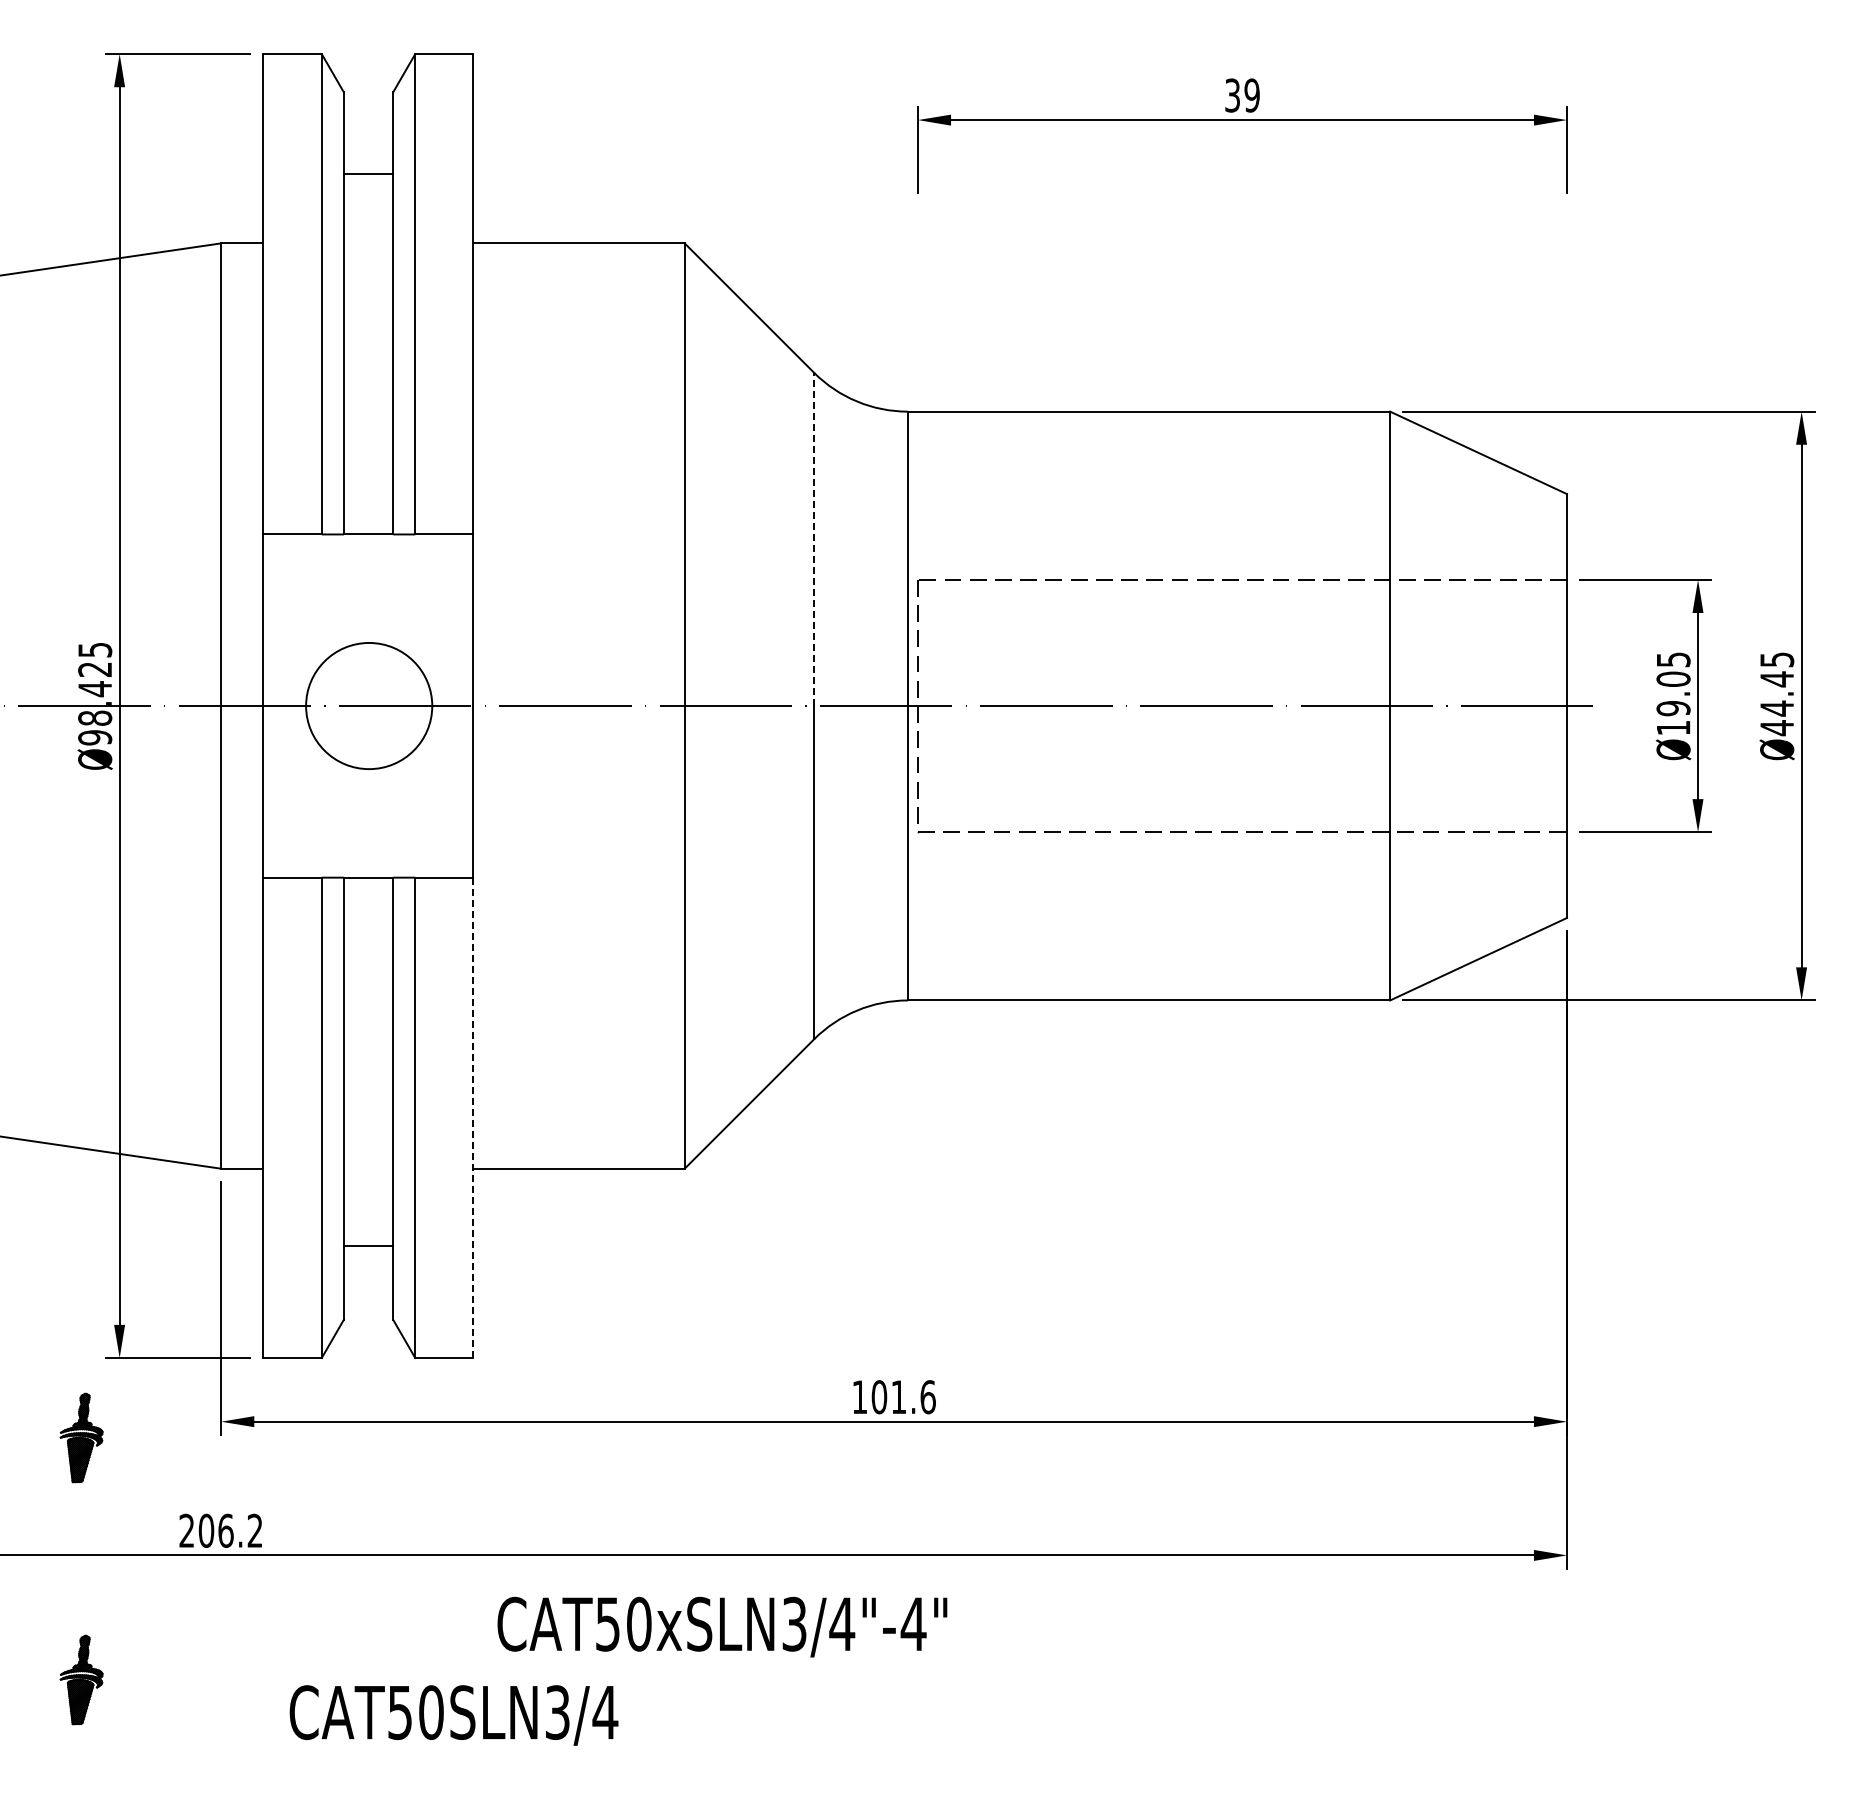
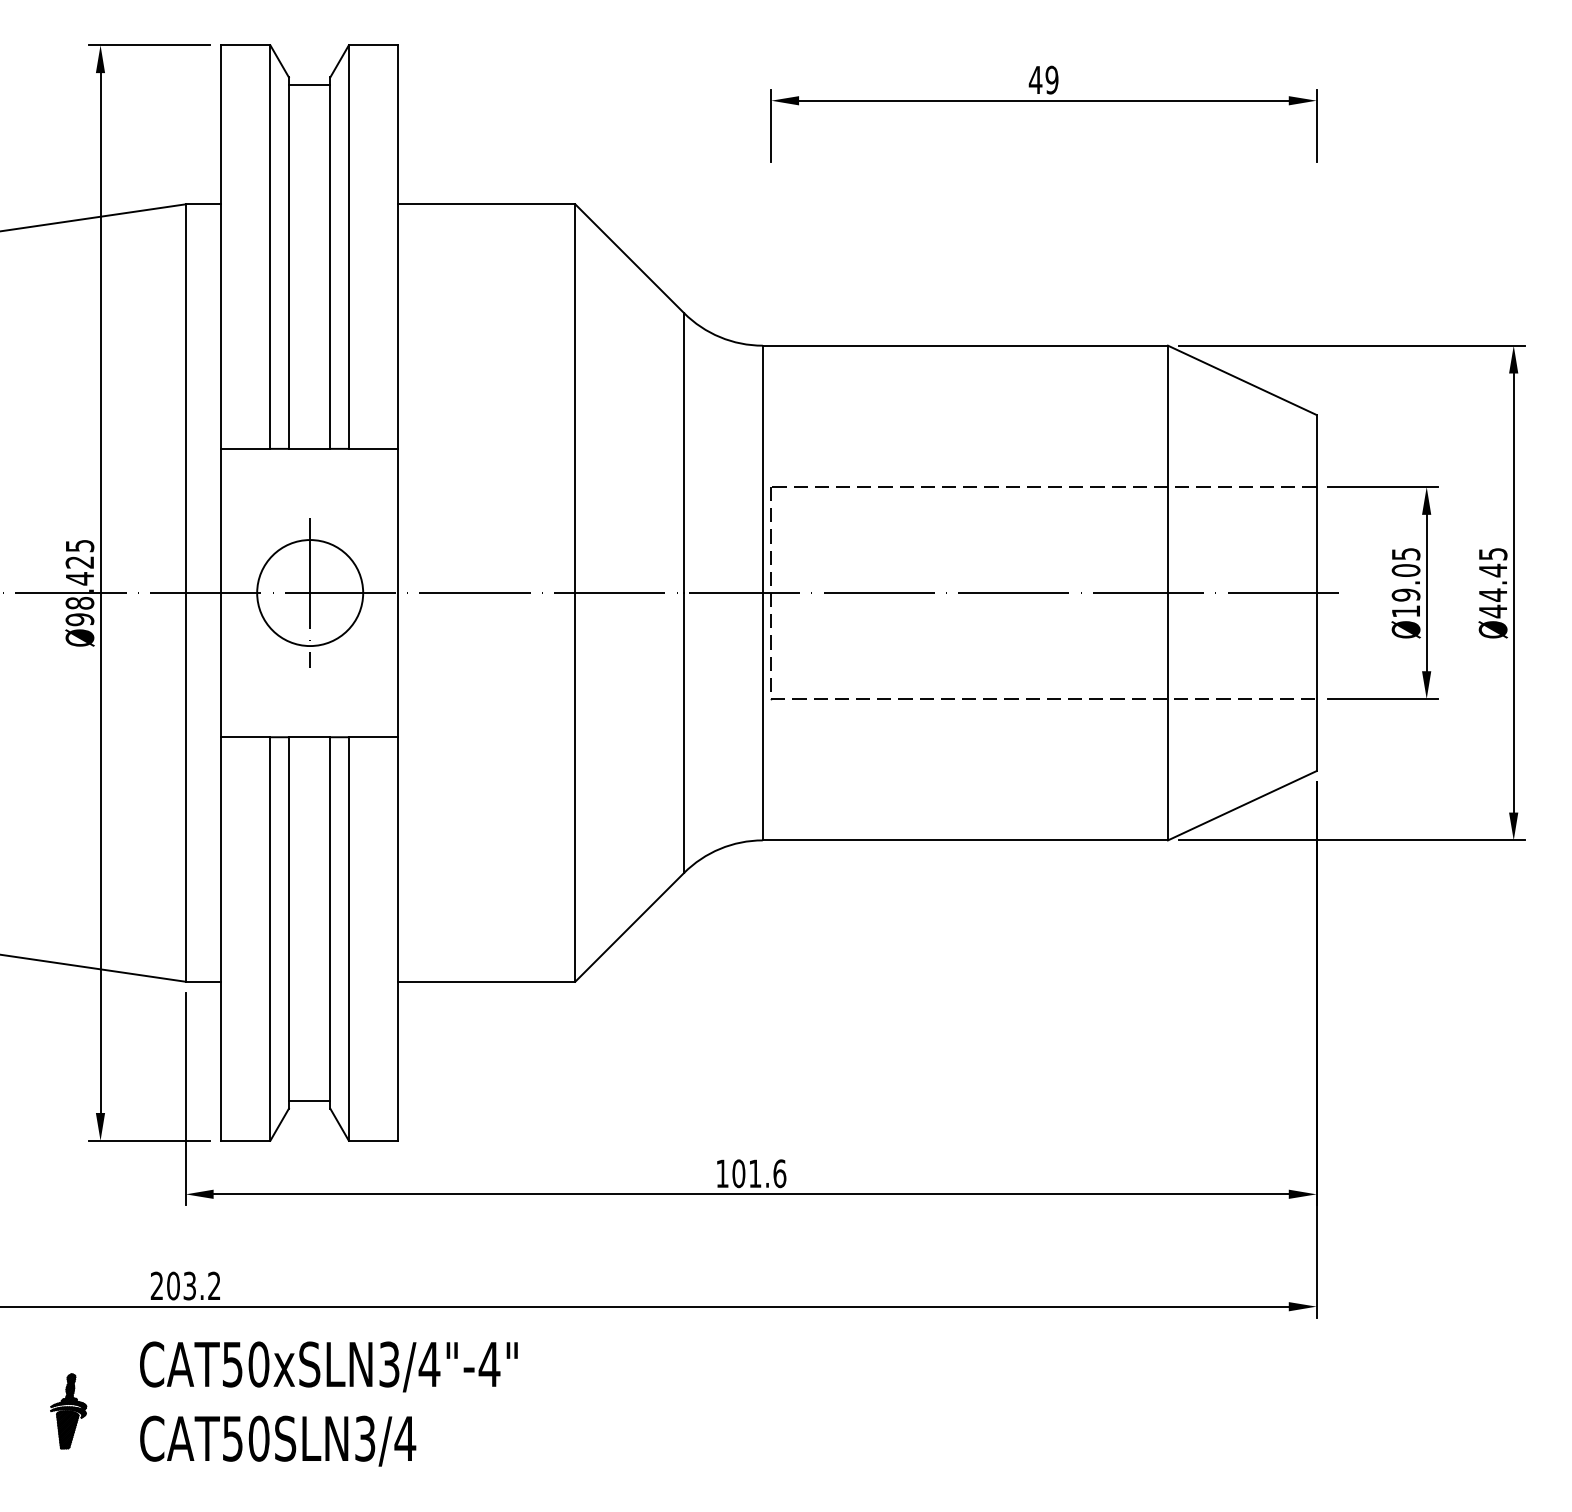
text: (1232, 95) -> (1035, 80), 39 -> 49
line: (368, 174) -> (309, 85), moved
line: (814, 539) -> (684, 453), dashed -> solid
line: (369, 705) -> (310, 592), added
line: (473, 1118) -> (397, 939), dashed -> solid
line: (368, 1245) -> (309, 1100), moved
part: (81, 1437) -> (68, 1207), removed
text: (225, 1530) -> (189, 1285), 206.2 -> 203.2
text: (722, 1626) -> (328, 1366), moved
text: (453, 1715) -> (277, 1441), moved

